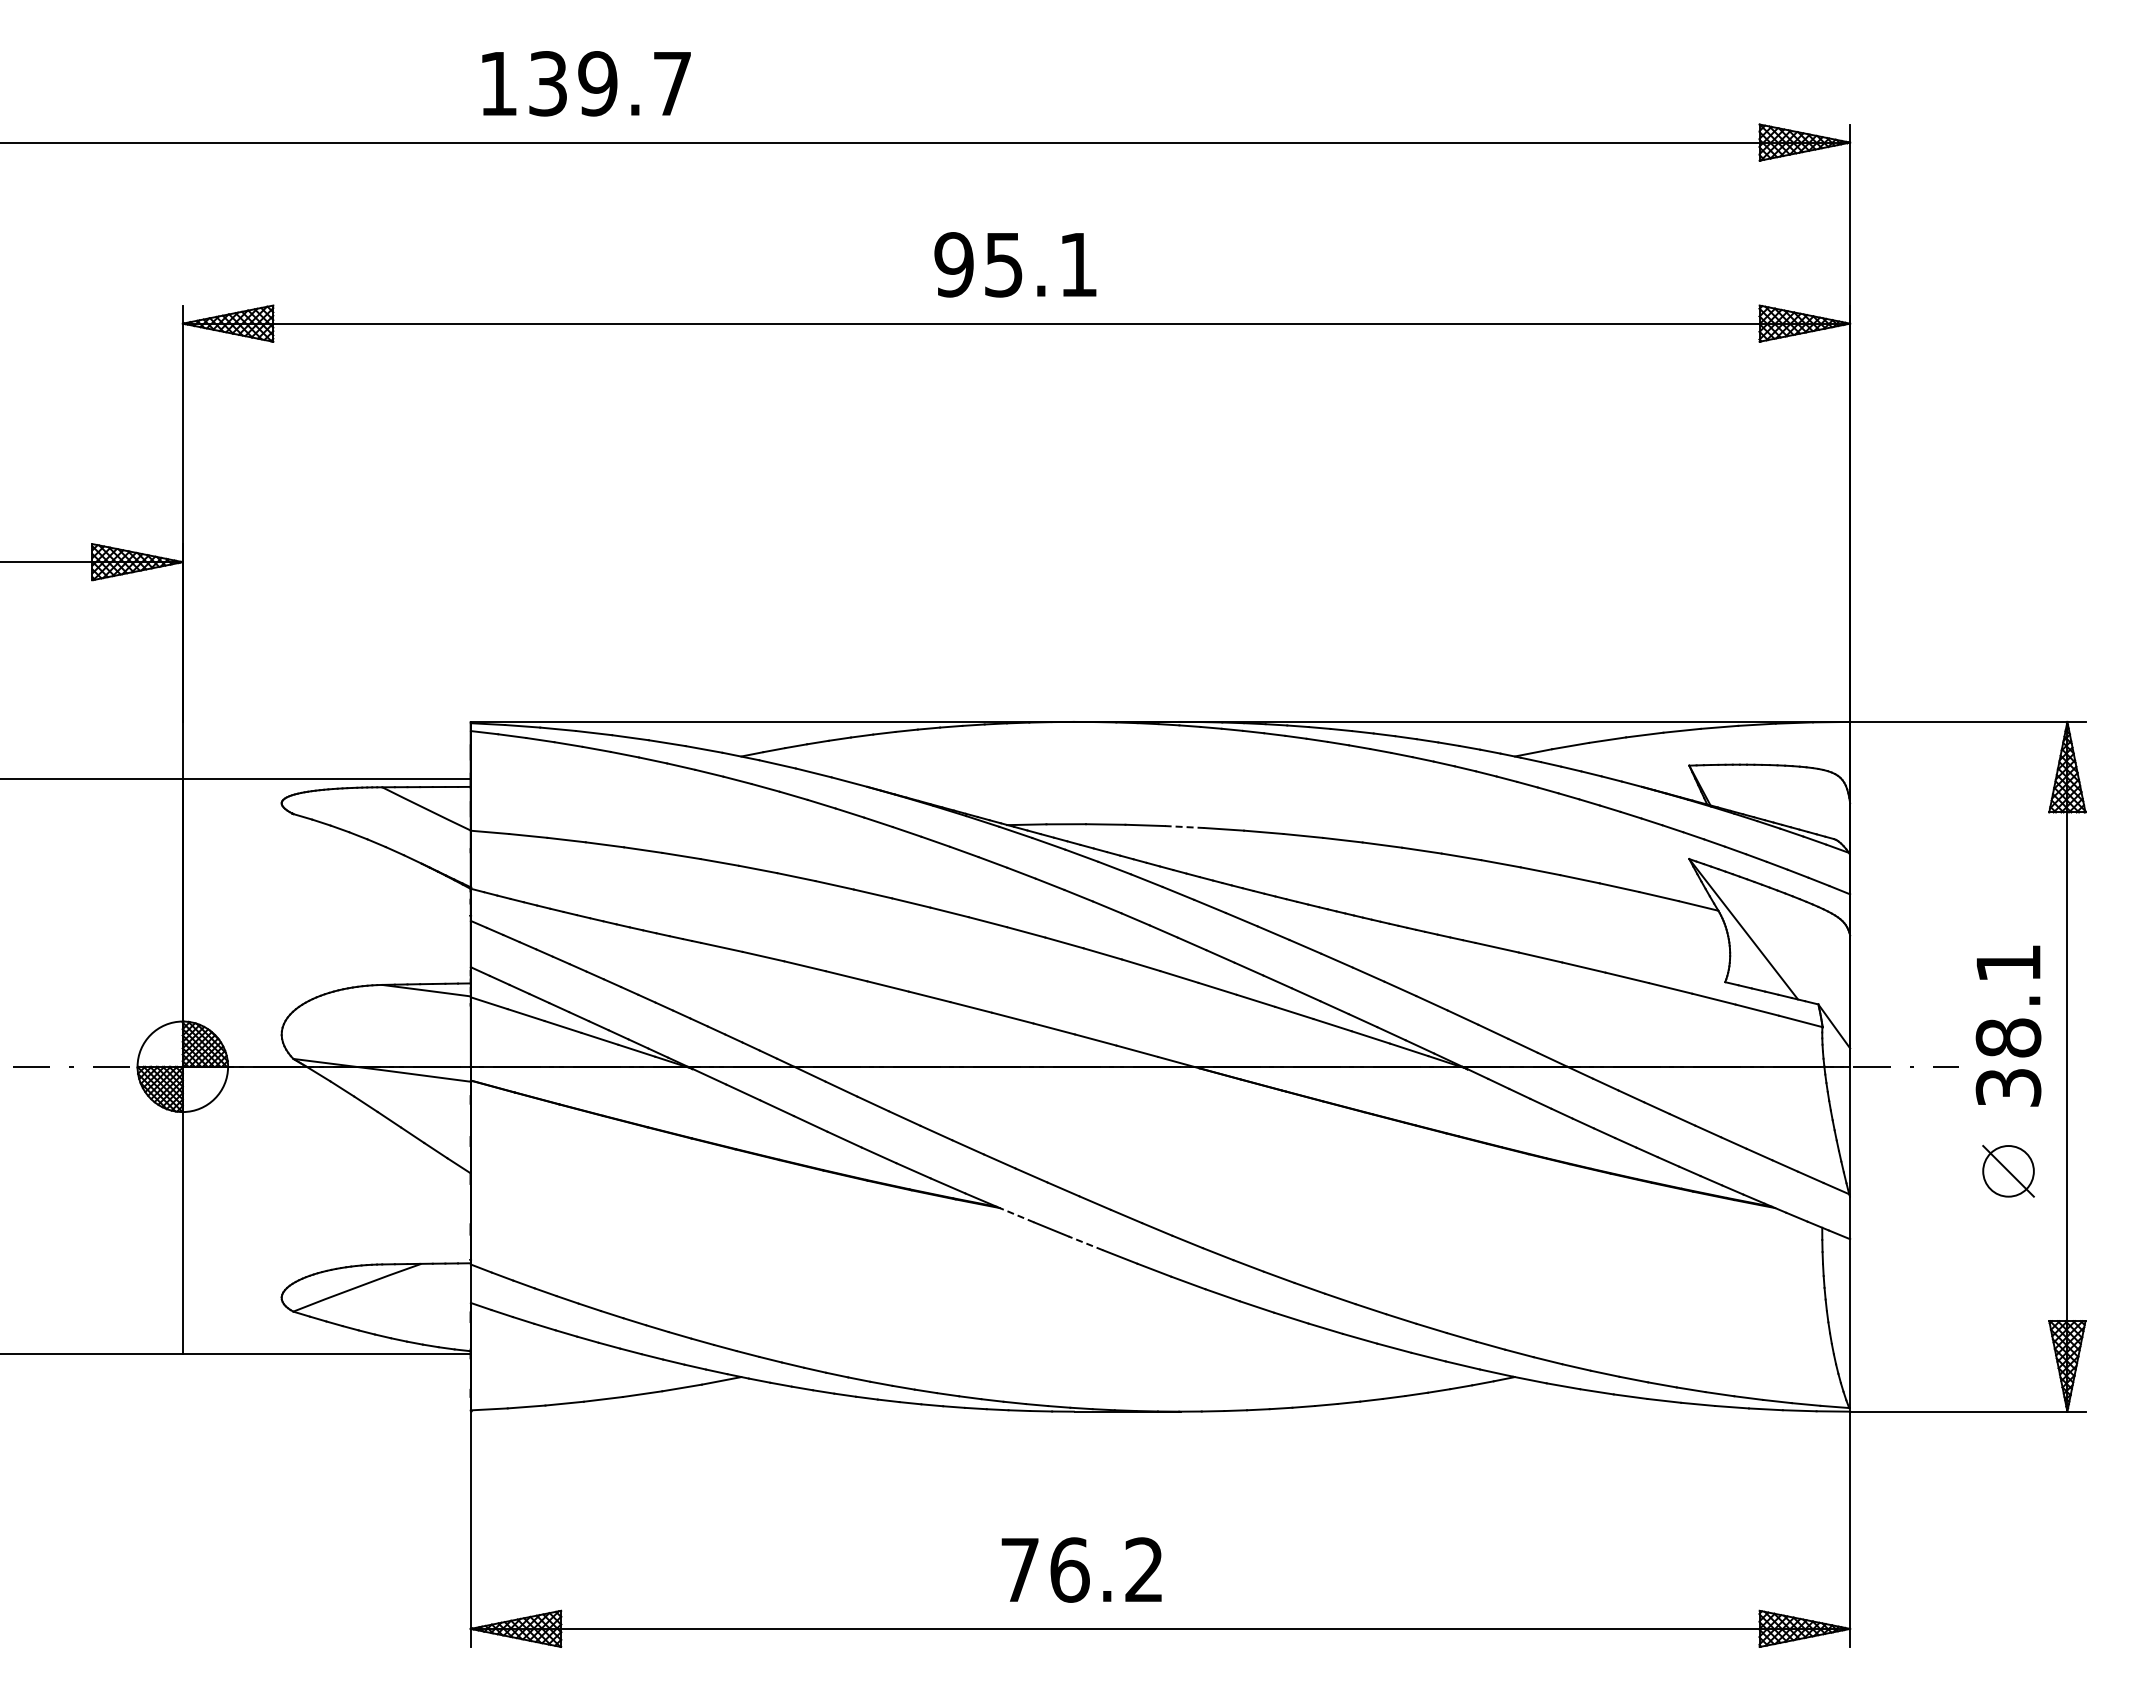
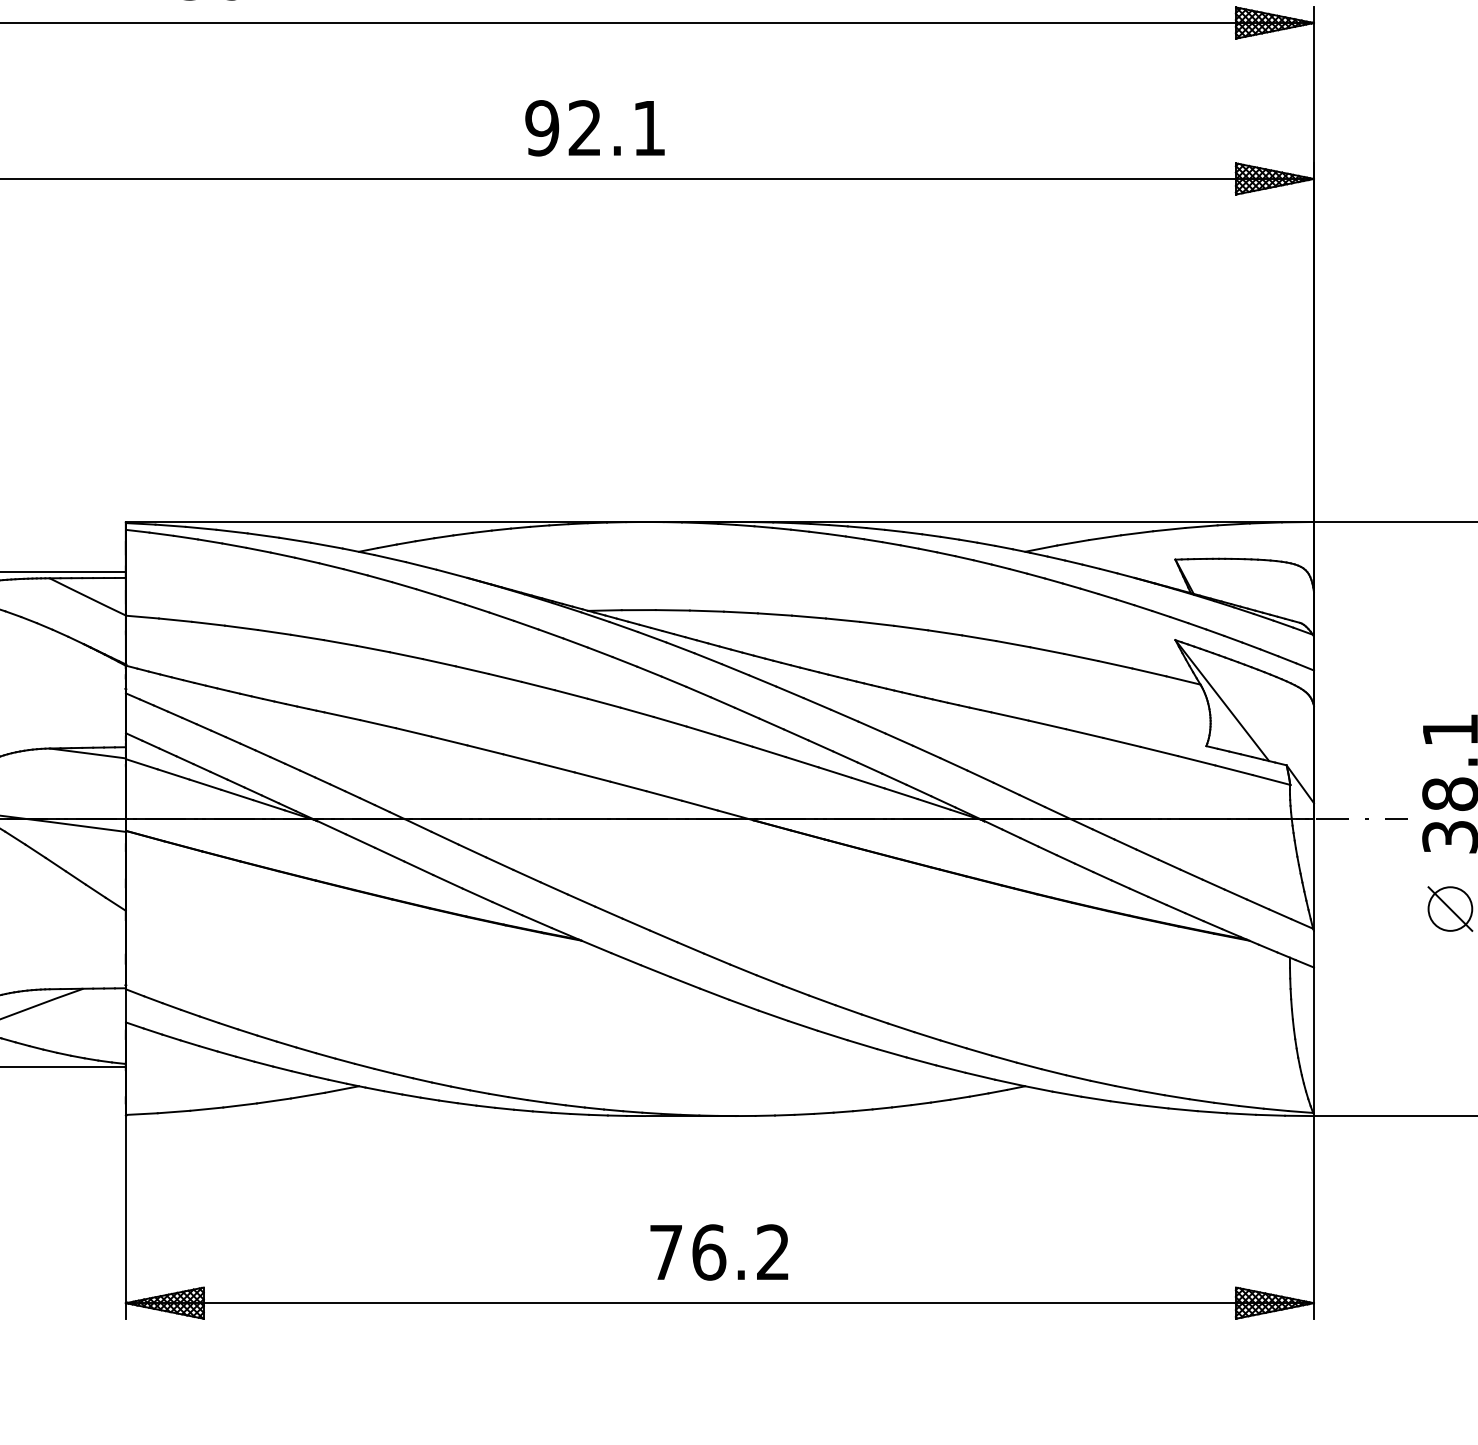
text: (1003, 264) -> (584, 128), 95.1 -> 92.1
line: (1184, 827) -> (740, 612), dashed -> solid
line: (1016, 1215) -> (595, 947), dashed -> solid
line: (1085, 1243) -> (655, 971), dashed -> solid
text: (1081, 1569) -> (719, 1252), moved

